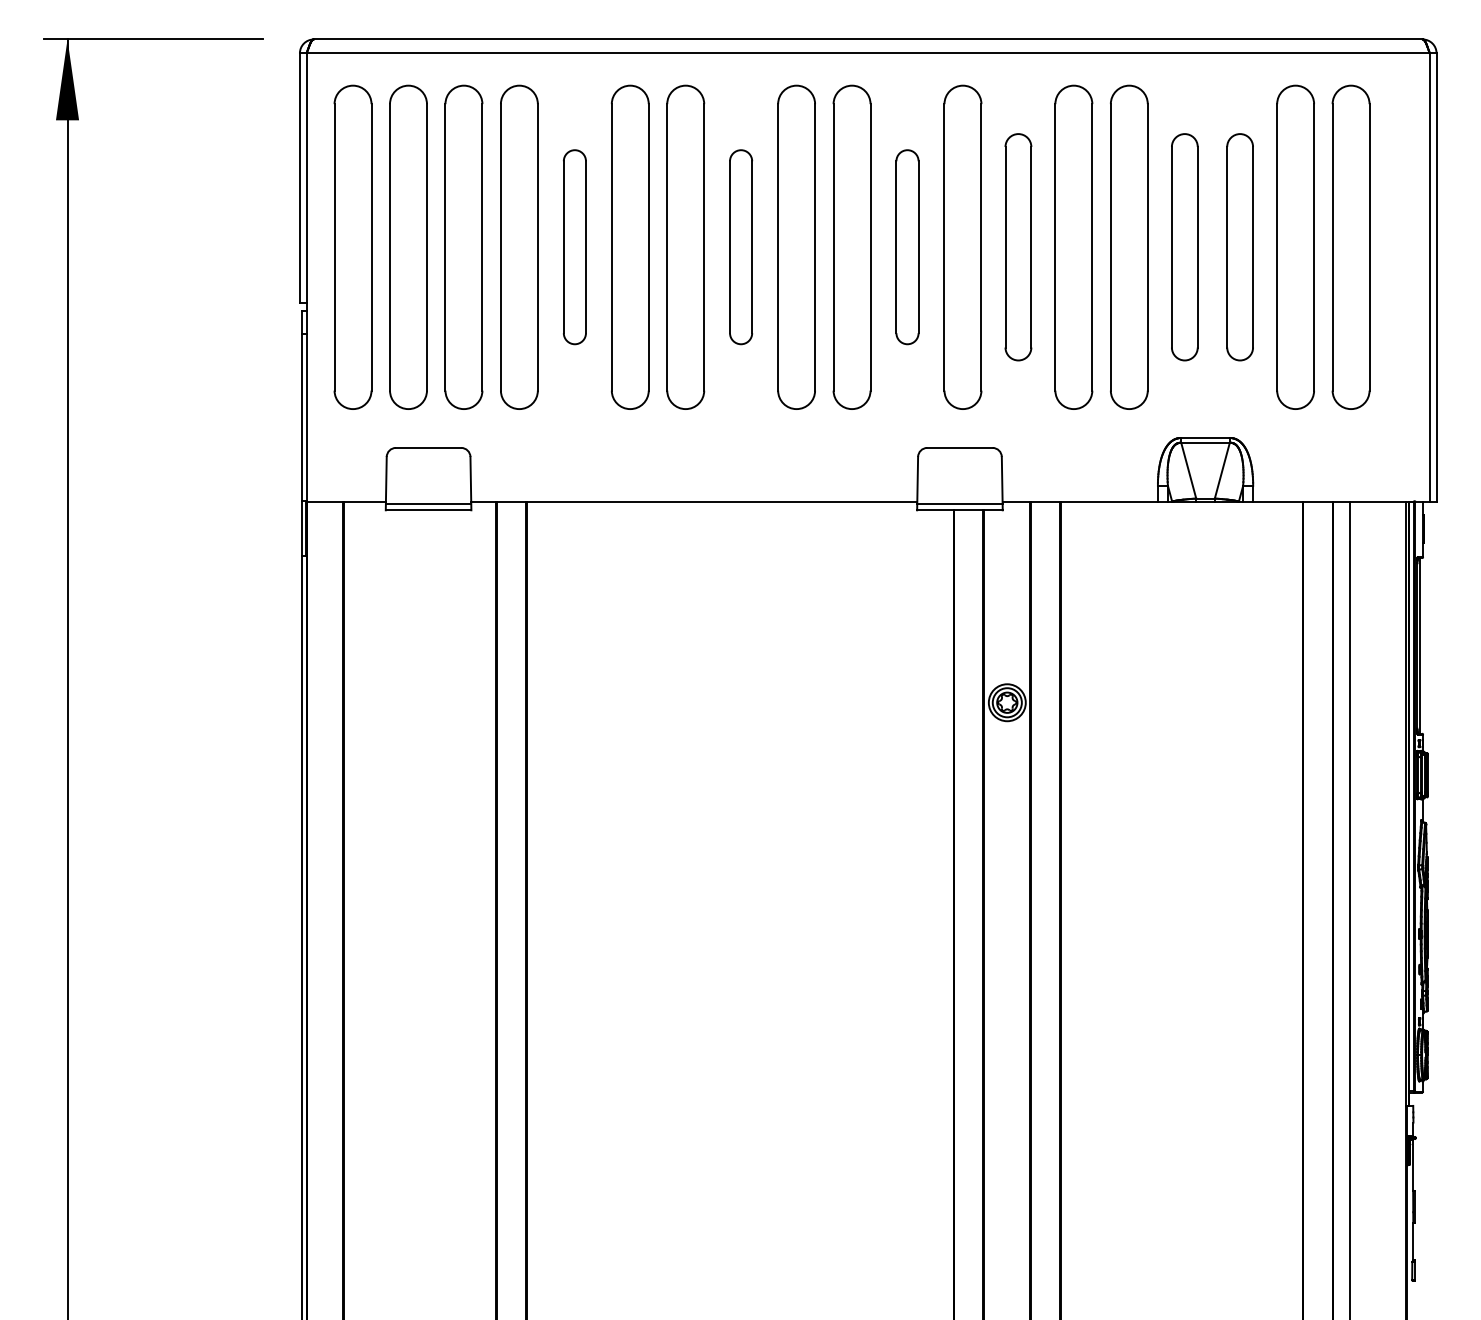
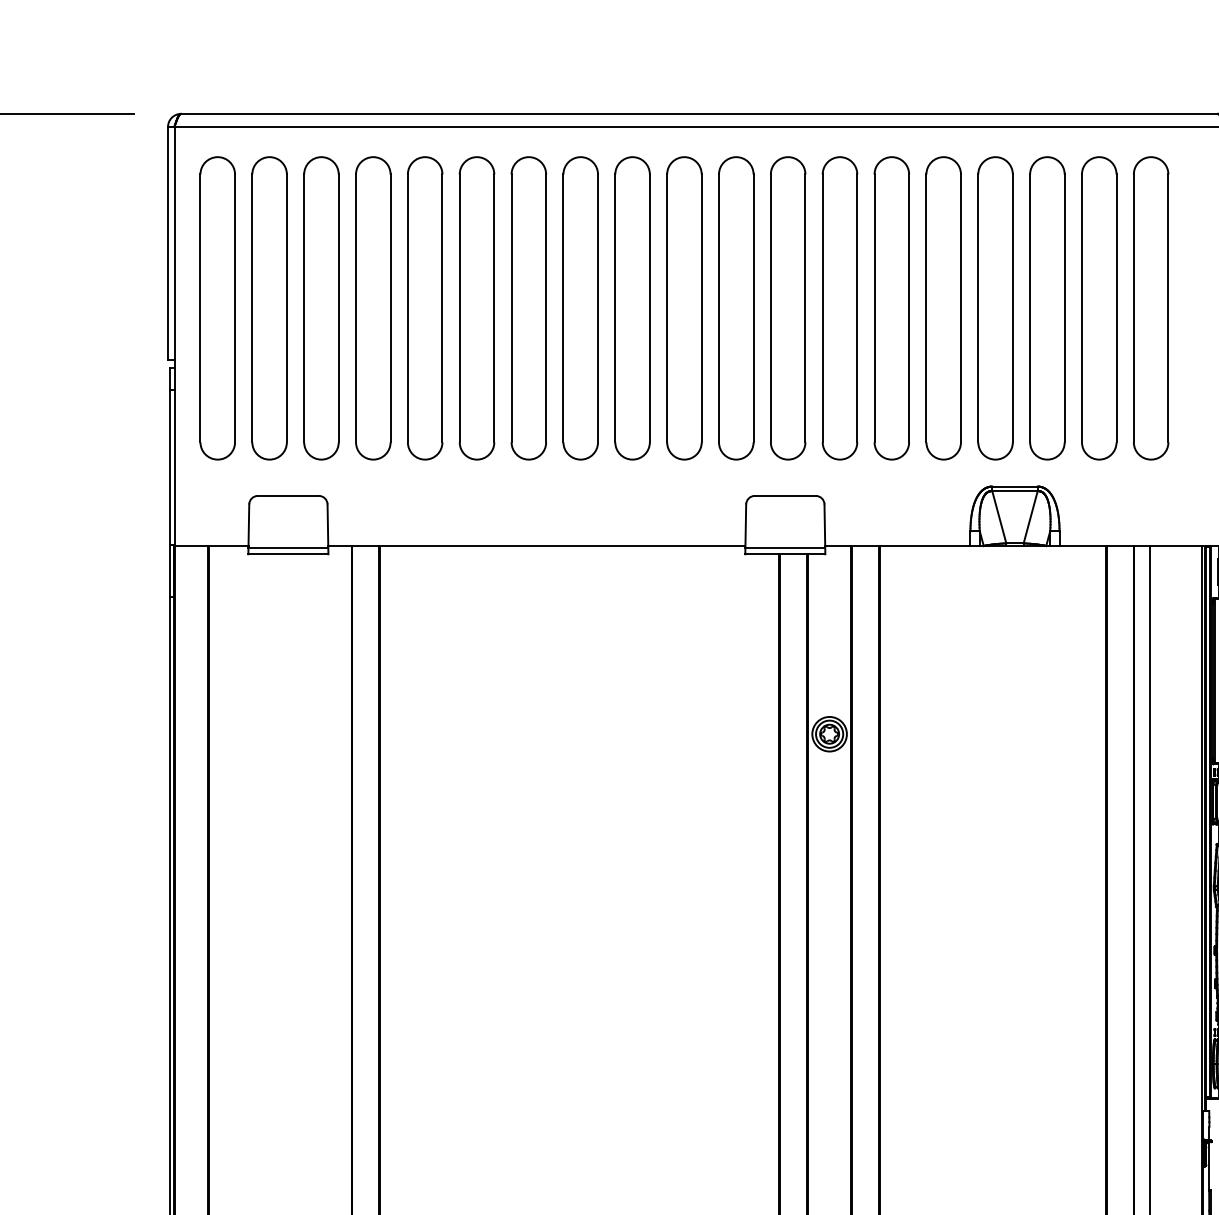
part: (574, 246) -> (424, 307), size x1.67
part: (740, 246) -> (580, 307), size x1.67
part: (907, 246) -> (736, 307), size x1.67
part: (1018, 246) -> (840, 307), size x1.43
part: (1184, 246) -> (995, 307), size x1.43
part: (1239, 246) -> (1046, 307), size x1.43

